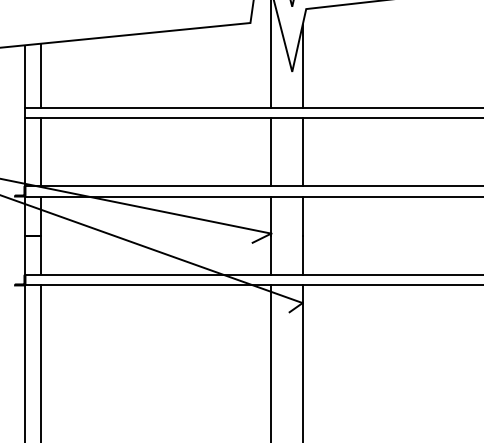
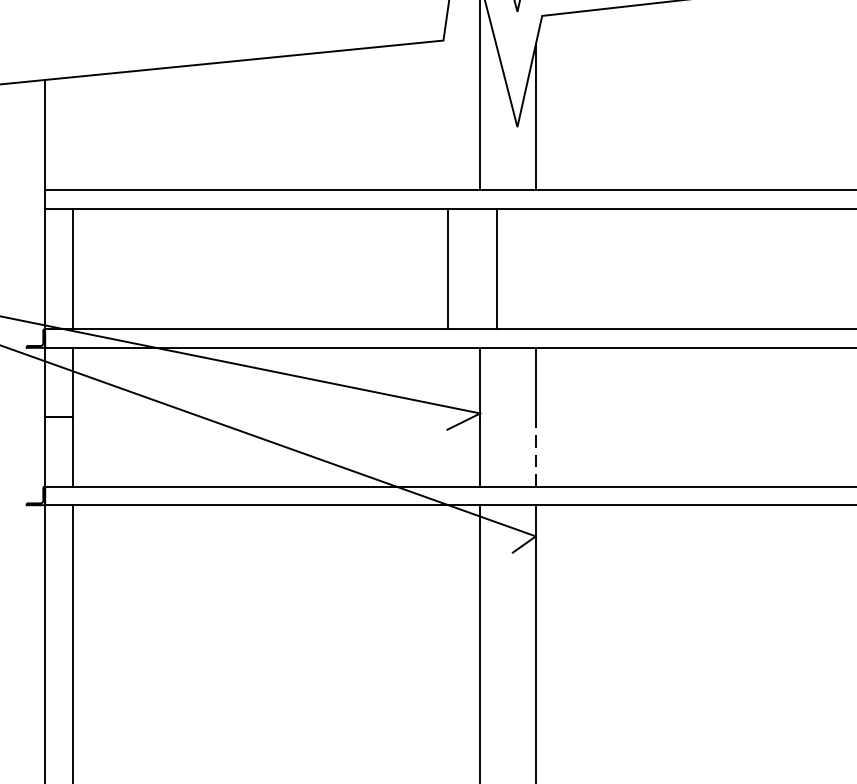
line: (41, 75) -> (73, 133), removed
line: (271, 152) -> (448, 269), moved
line: (302, 152) -> (496, 269), moved
line: (302, 255) -> (535, 452), solid -> dashed

